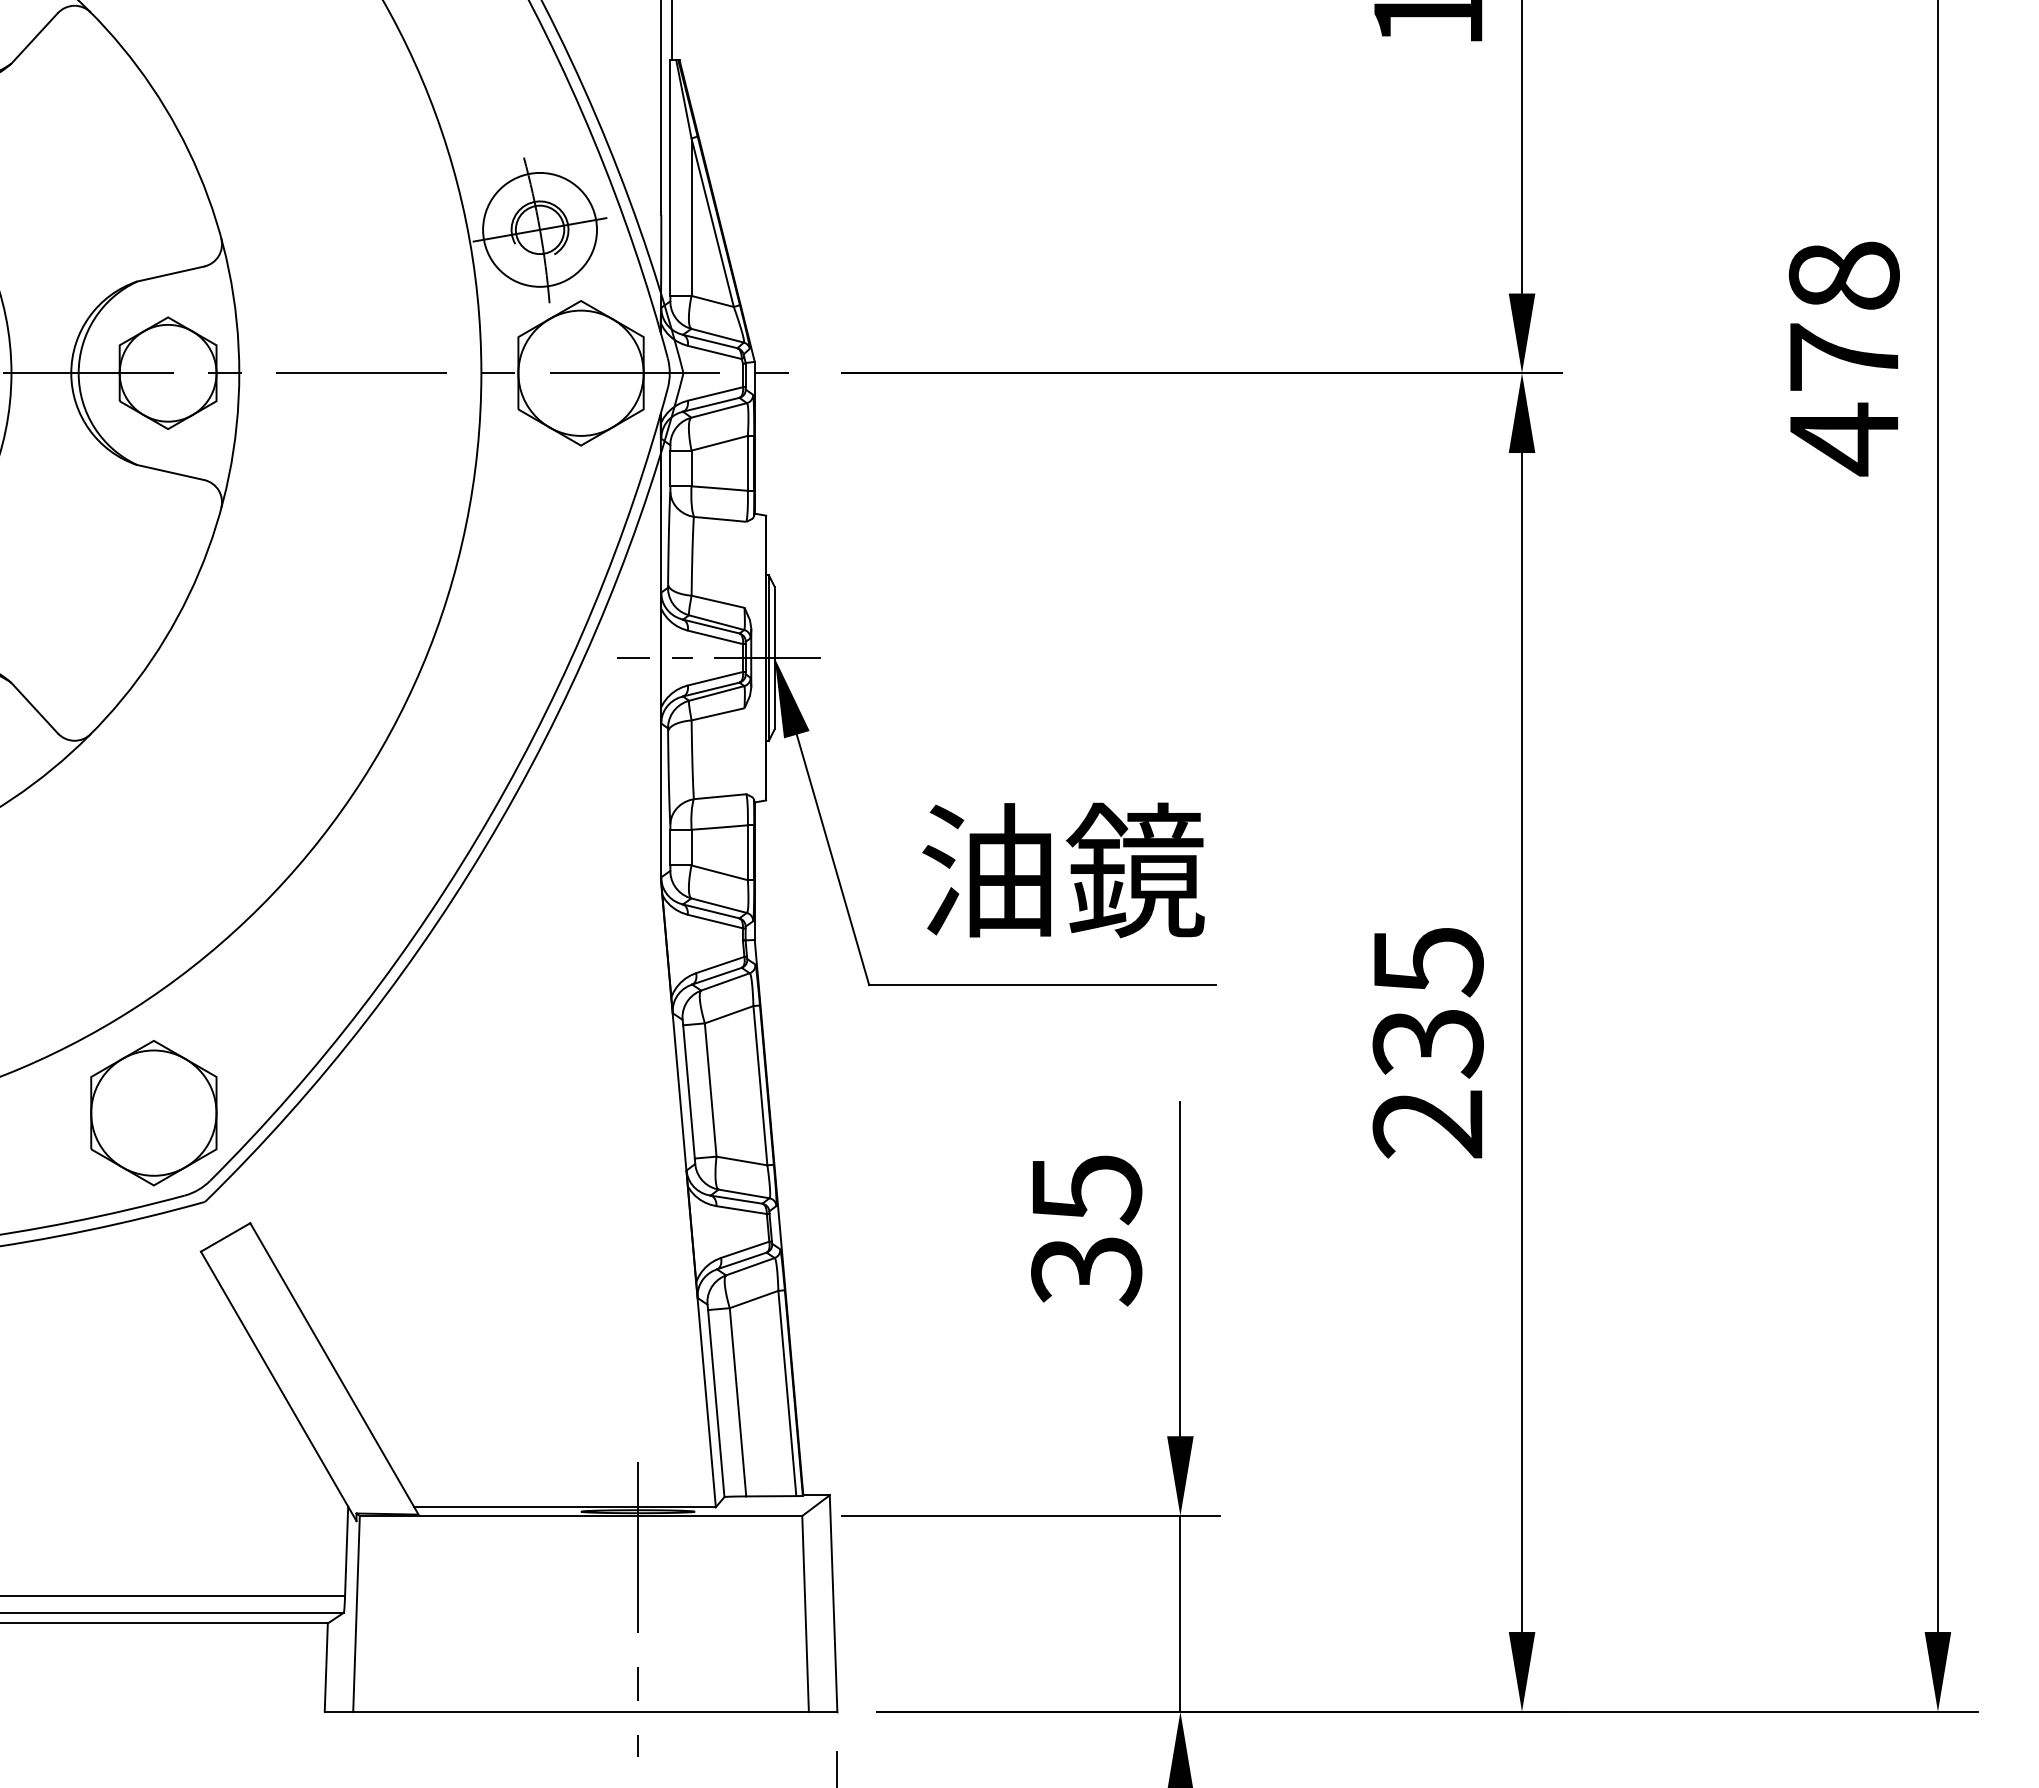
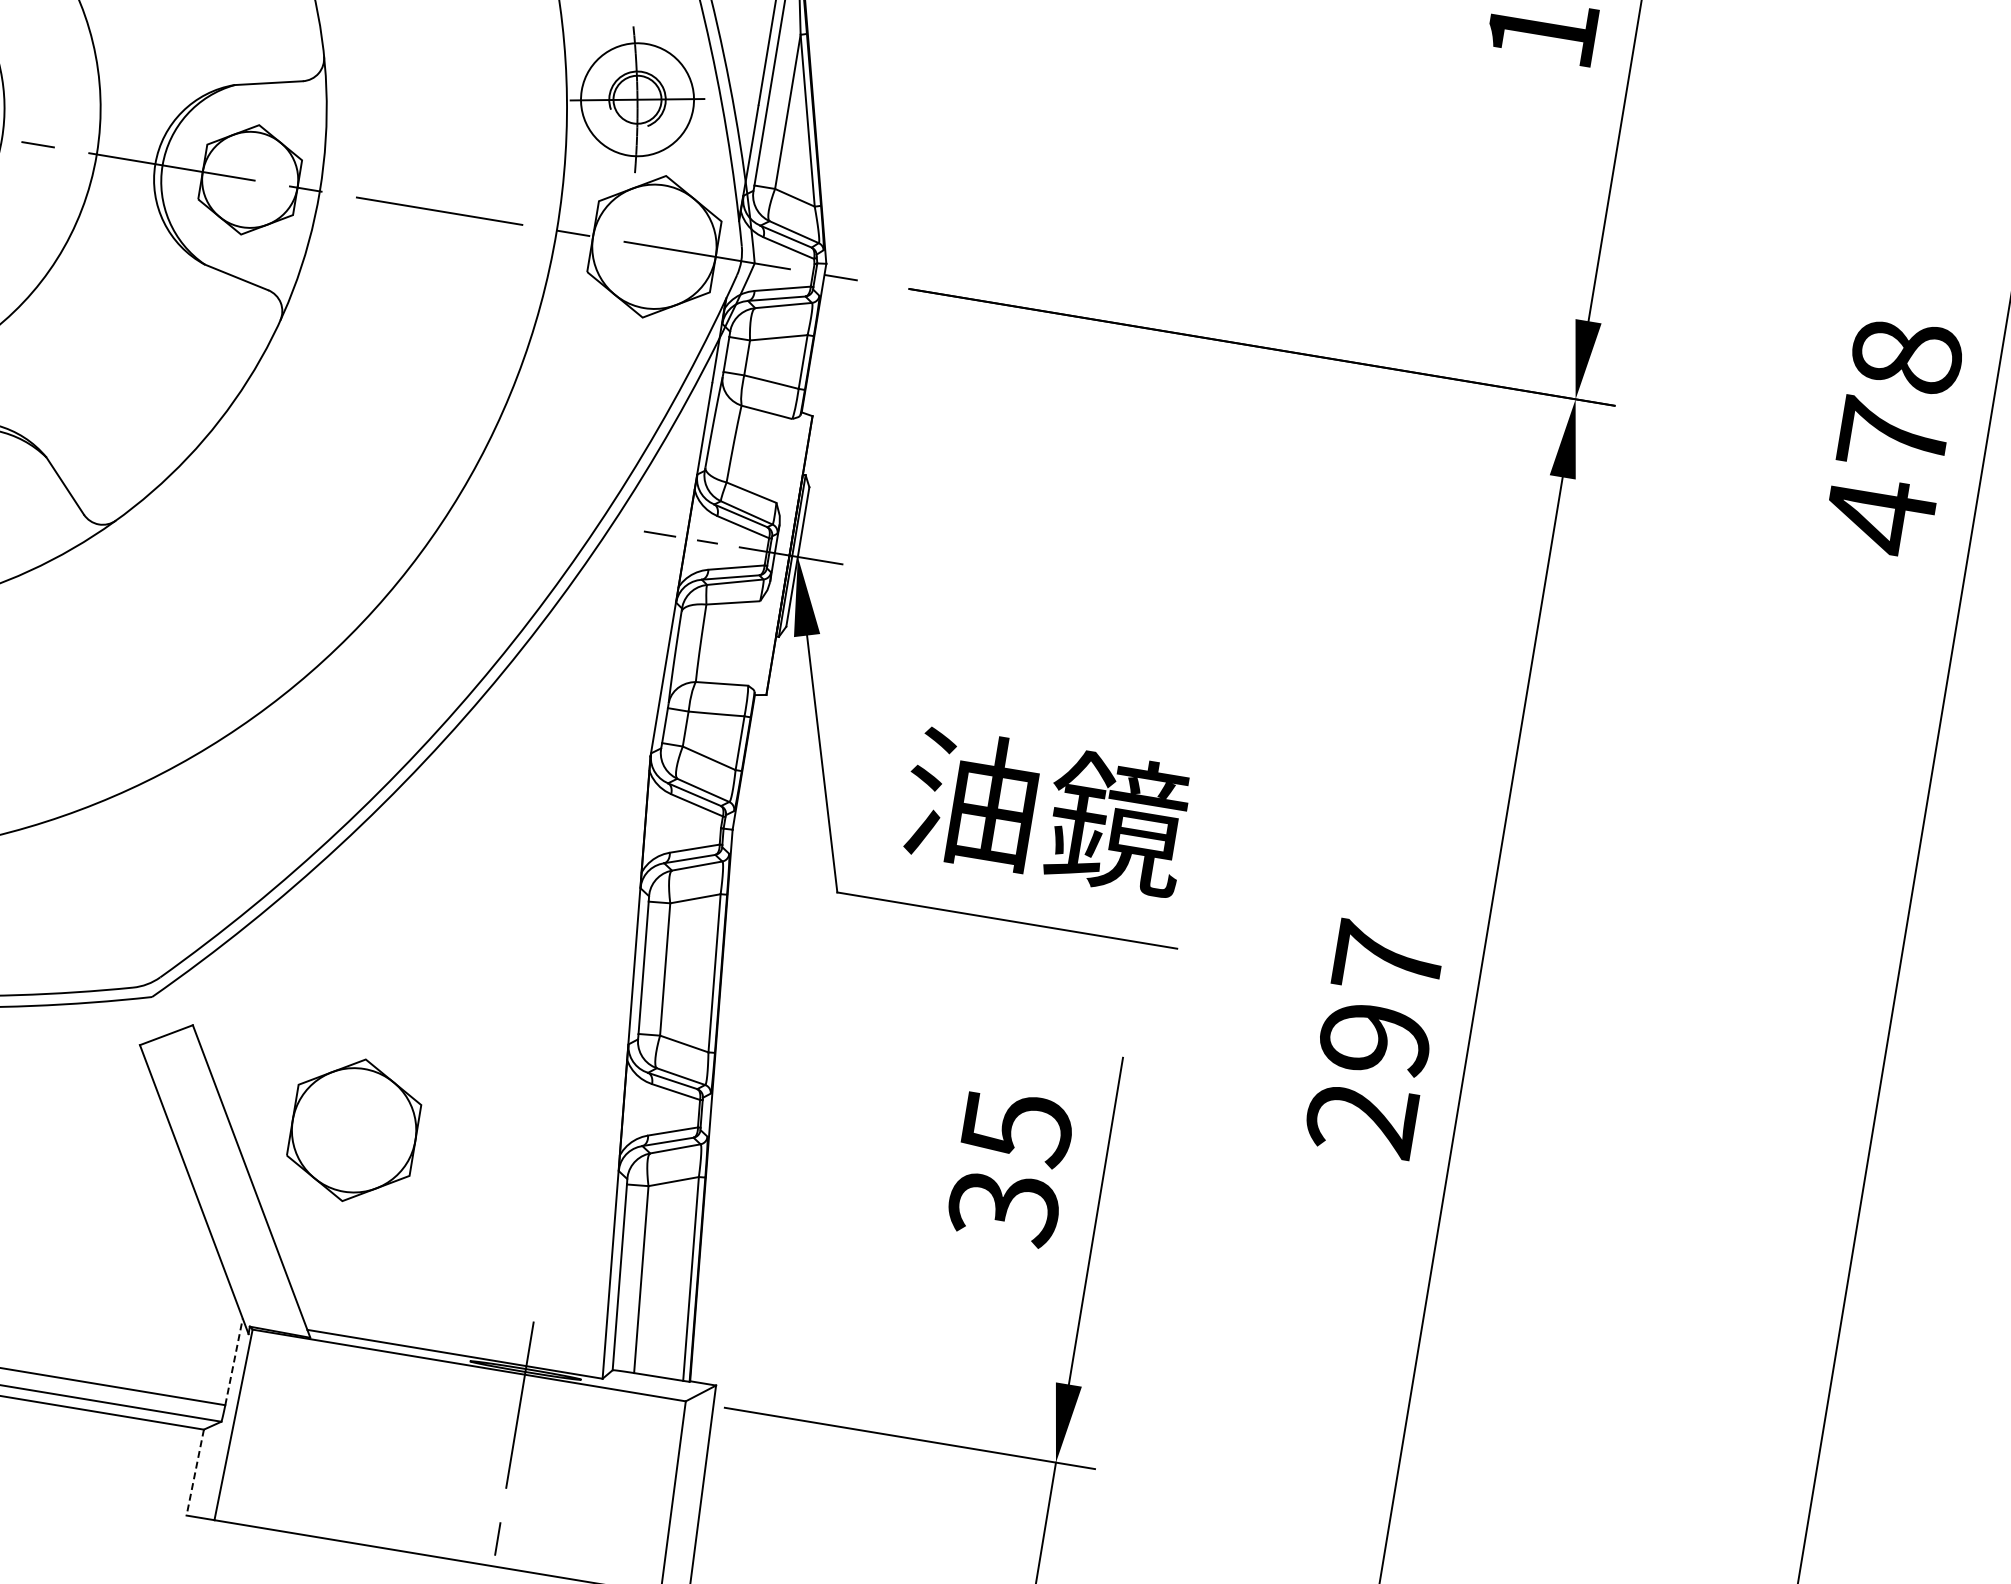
text: (1427, 1002) -> (1381, 999), 235 -> 297
part: (153, 1113) -> (353, 1130), moved
line: (346, 1551) -> (233, 1362), solid -> dashed
line: (326, 1668) -> (195, 1473), solid -> dashed

